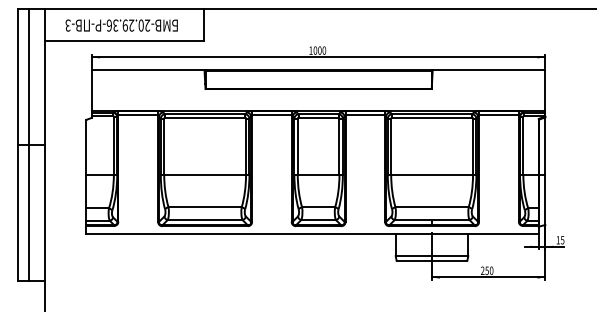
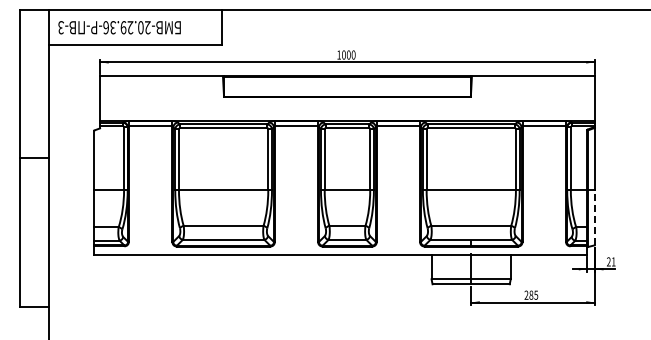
text: (121, 25) -> (119, 27), moved
line: (29, 145) -> (31, 158), removed
line: (545, 199) -> (594, 217), solid -> dashed
text: (560, 239) -> (611, 261), 15 -> 21
text: (489, 270) -> (533, 294), 250 -> 285

